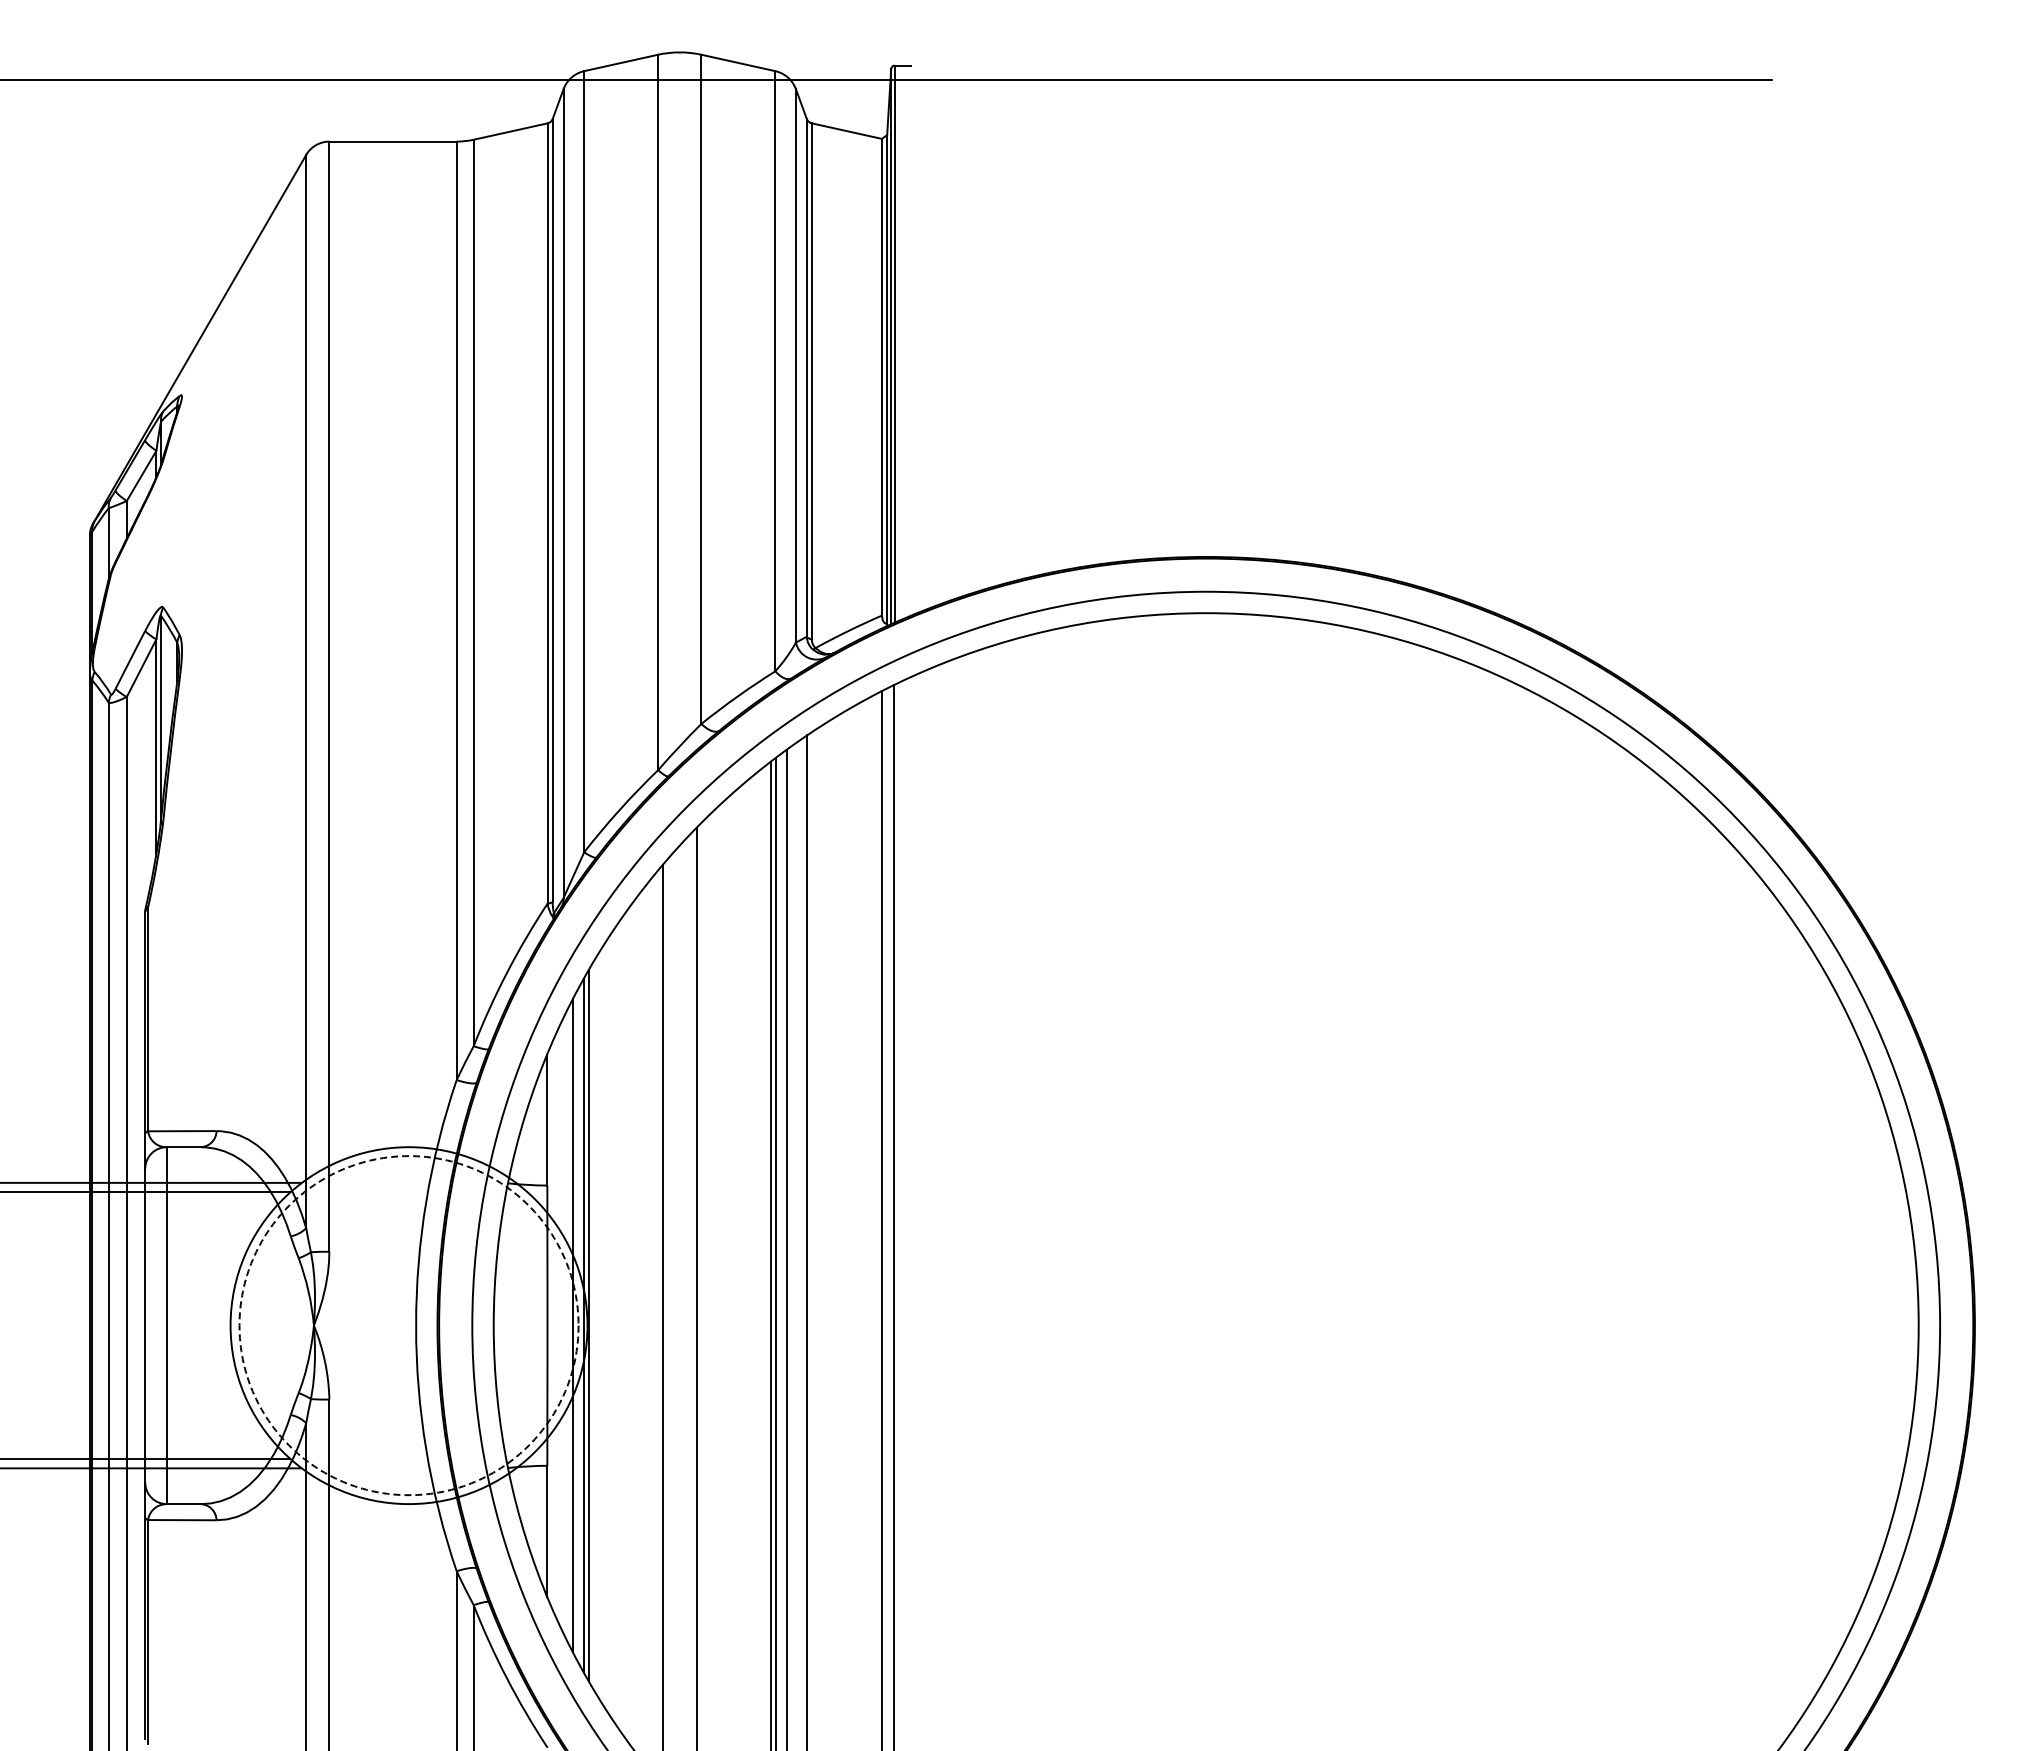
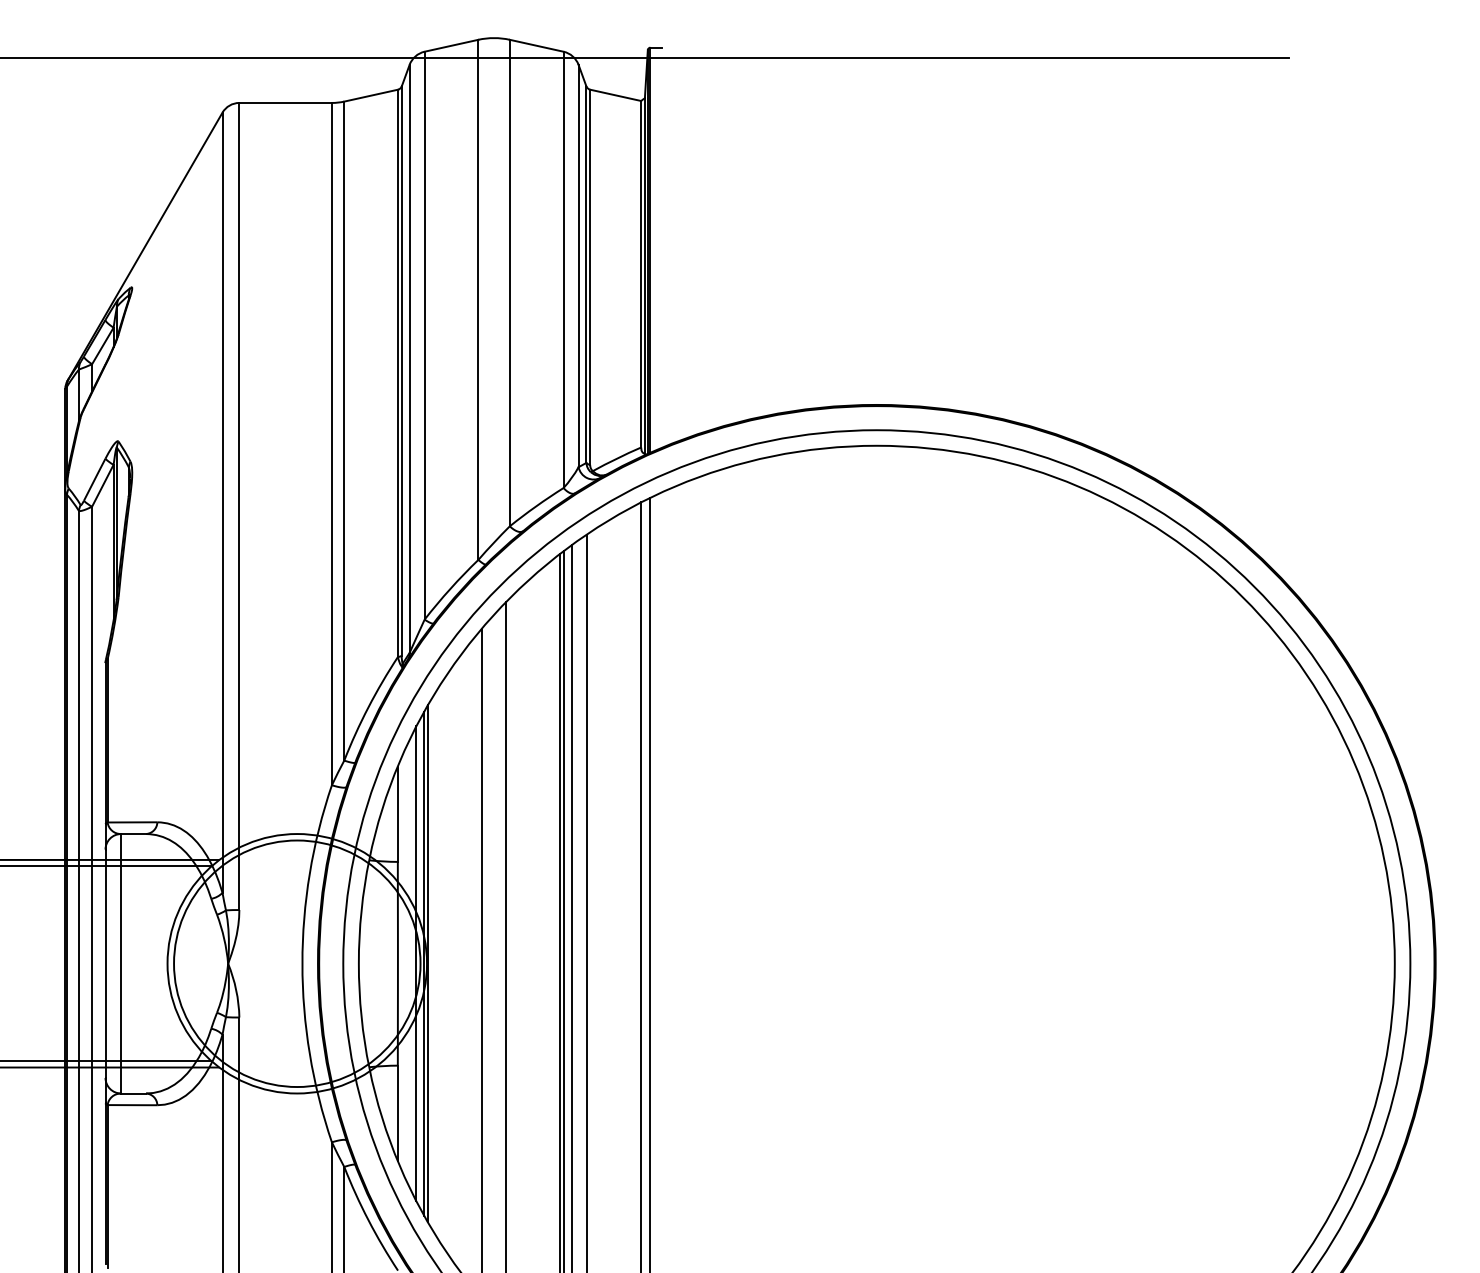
circle: (408, 1325) -> (296, 963), dashed -> solid

